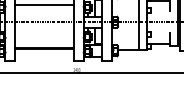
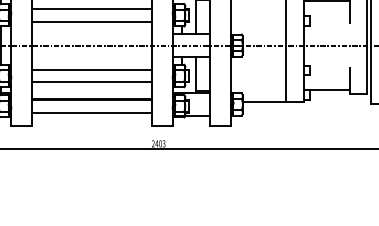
line: (44, 10) -> (91, 21), added
line: (44, 33) -> (91, 68), added
line: (44, 40) -> (91, 83), added
line: (44, 54) -> (91, 111), added

